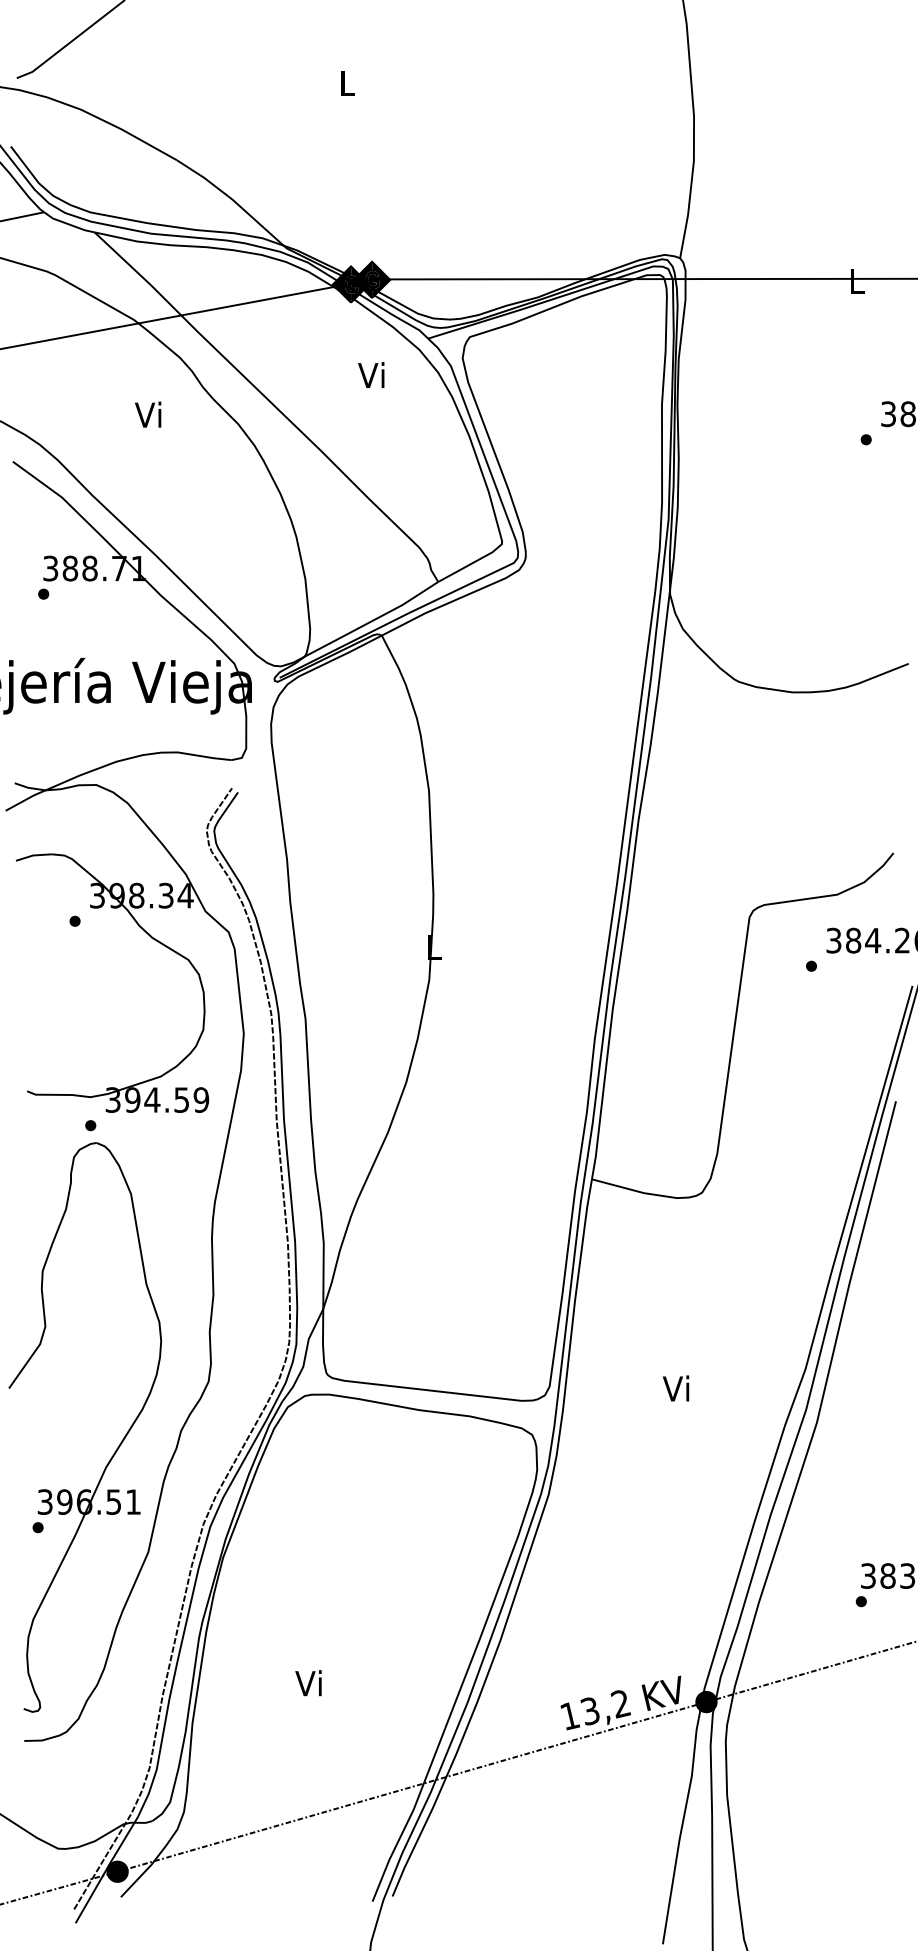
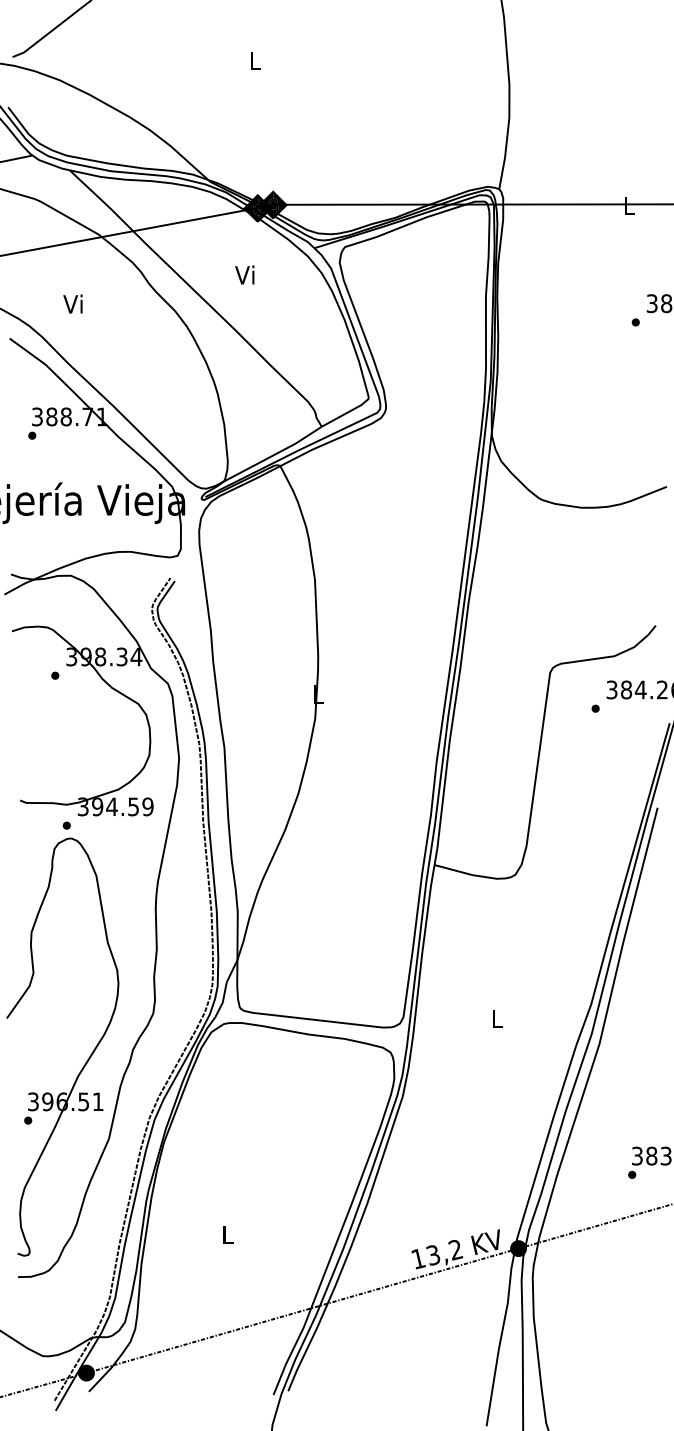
text: (371, 374) -> (244, 274), moved
text: (148, 414) -> (73, 303), moved
text: (675, 1388) -> (495, 1018), Vi -> L
text: (308, 1683) -> (226, 1234), Vi -> L

